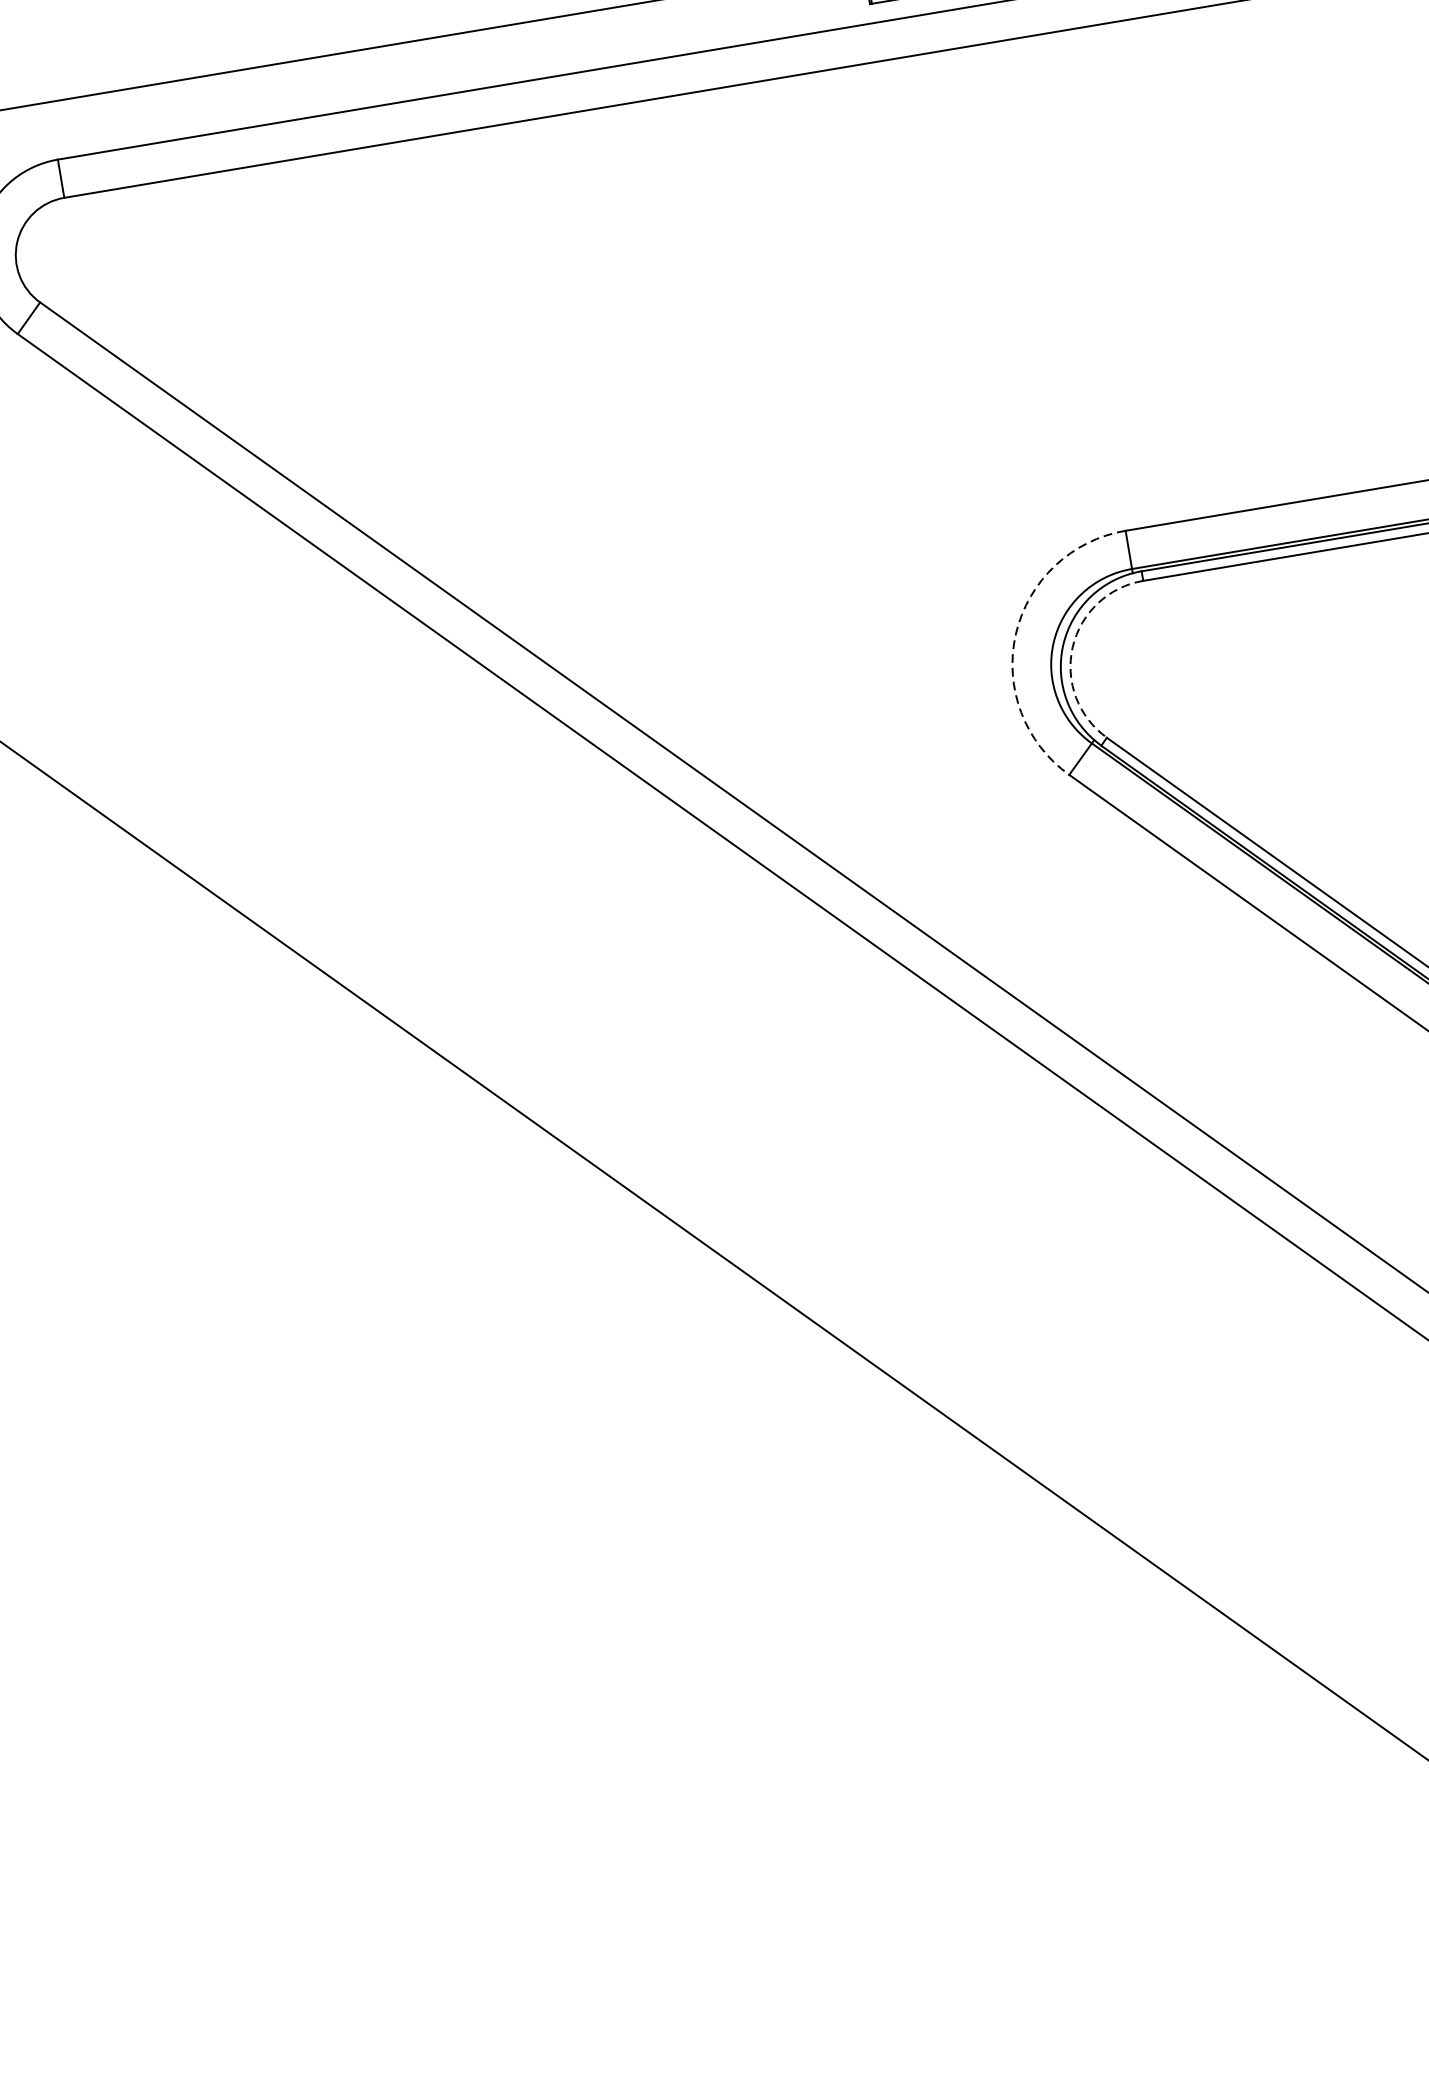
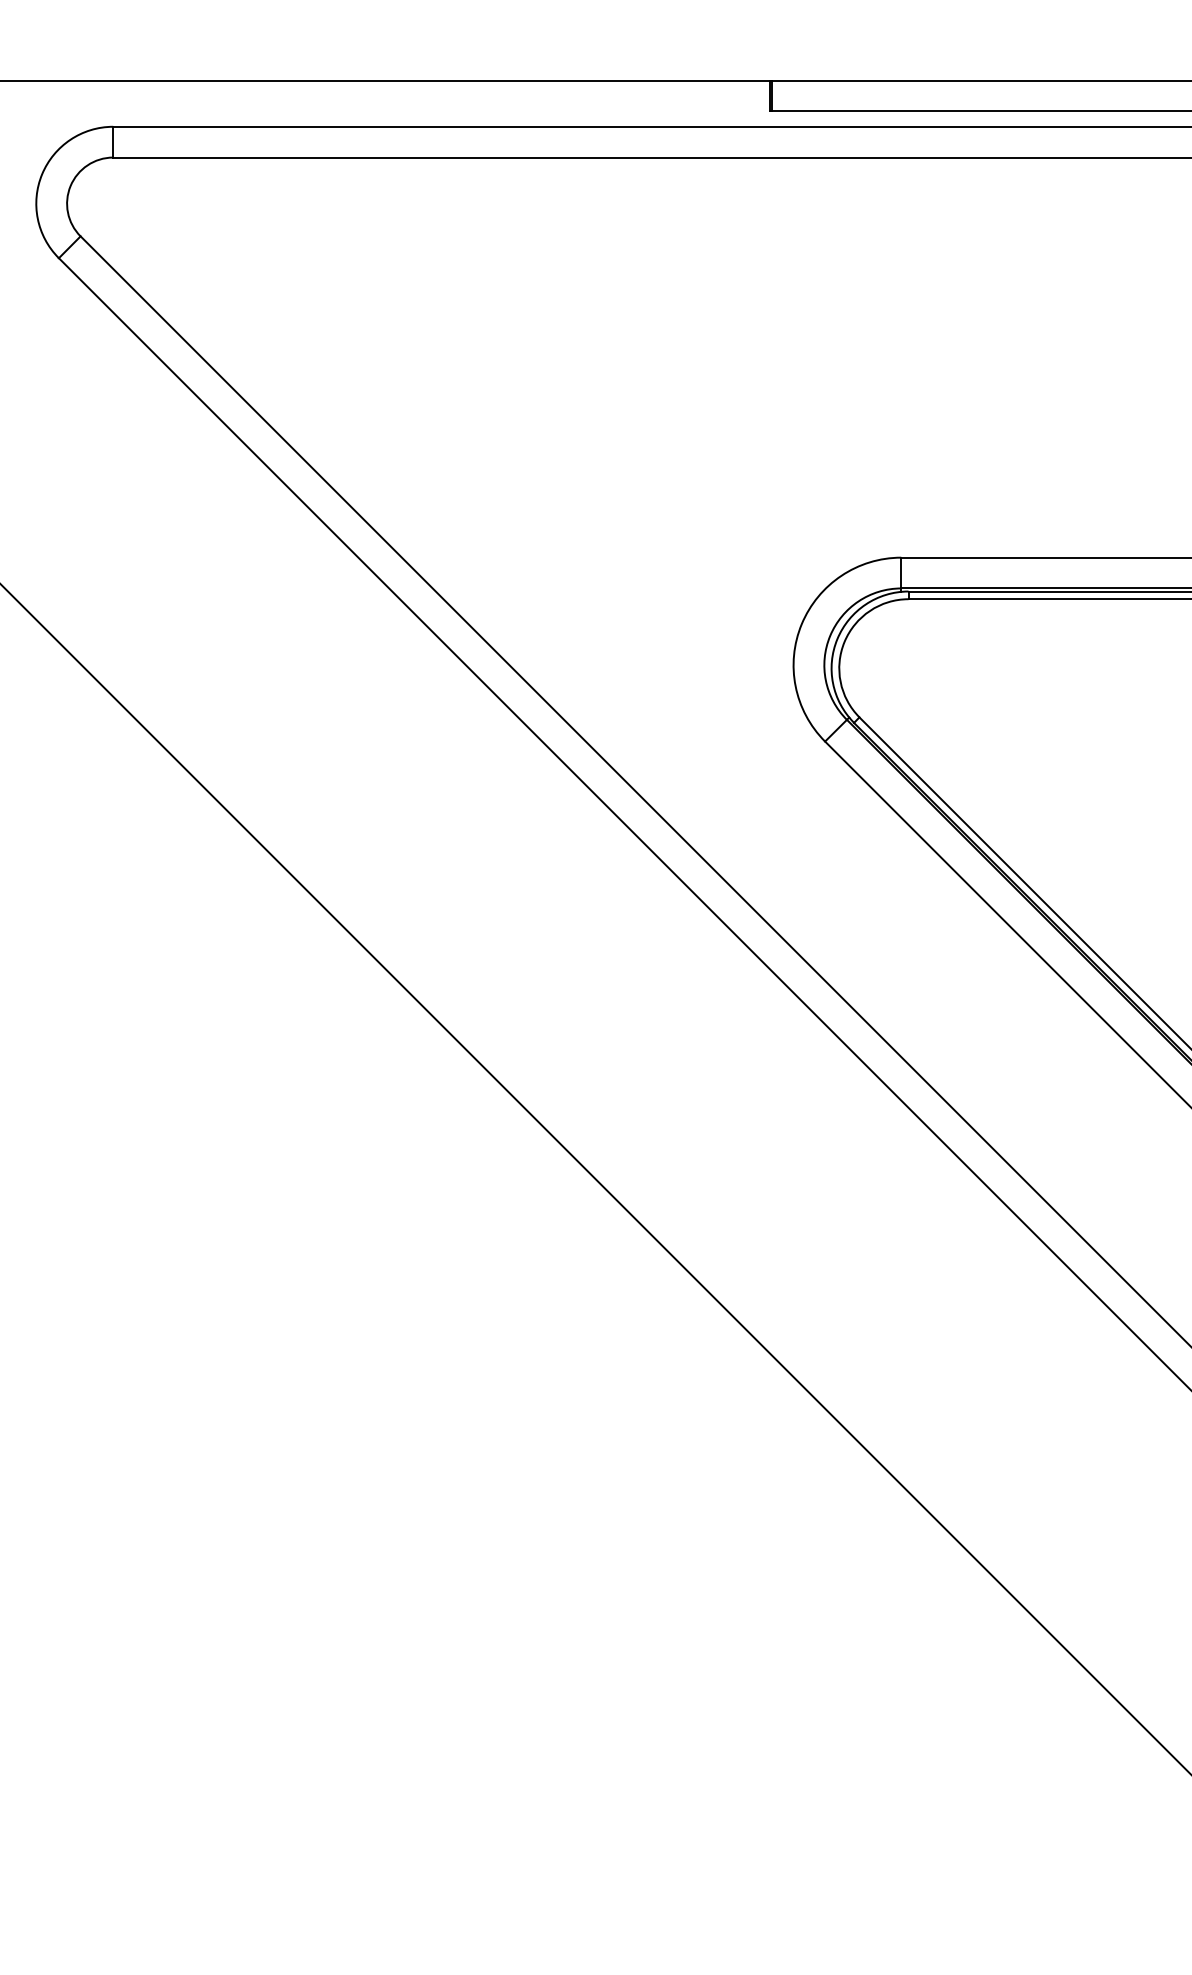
arc: (1015, 634) -> (801, 624), dashed -> solid
arc: (1072, 646) -> (844, 641), dashed -> solid

